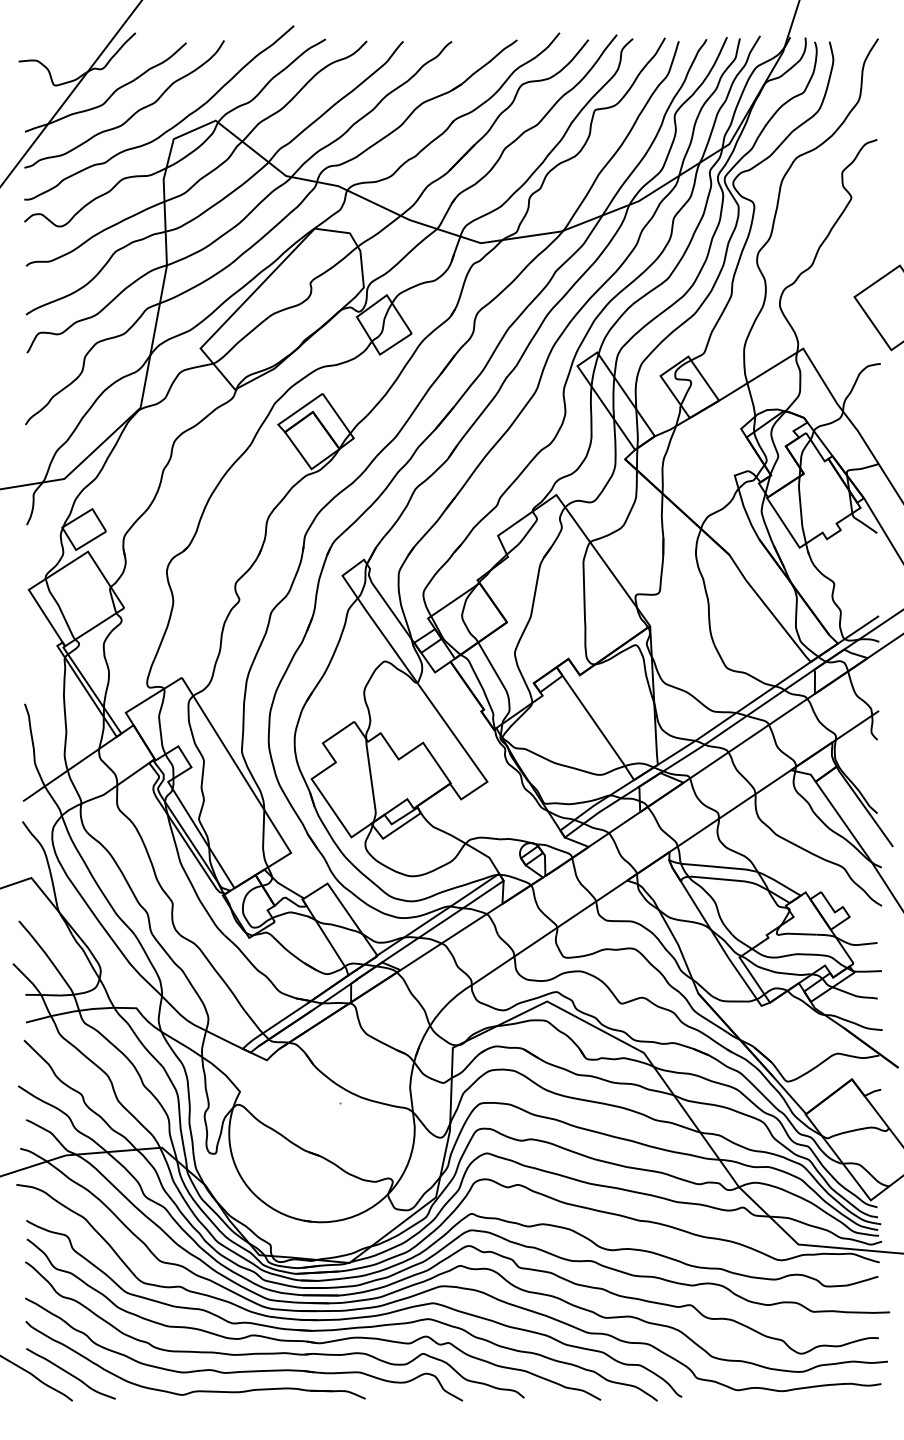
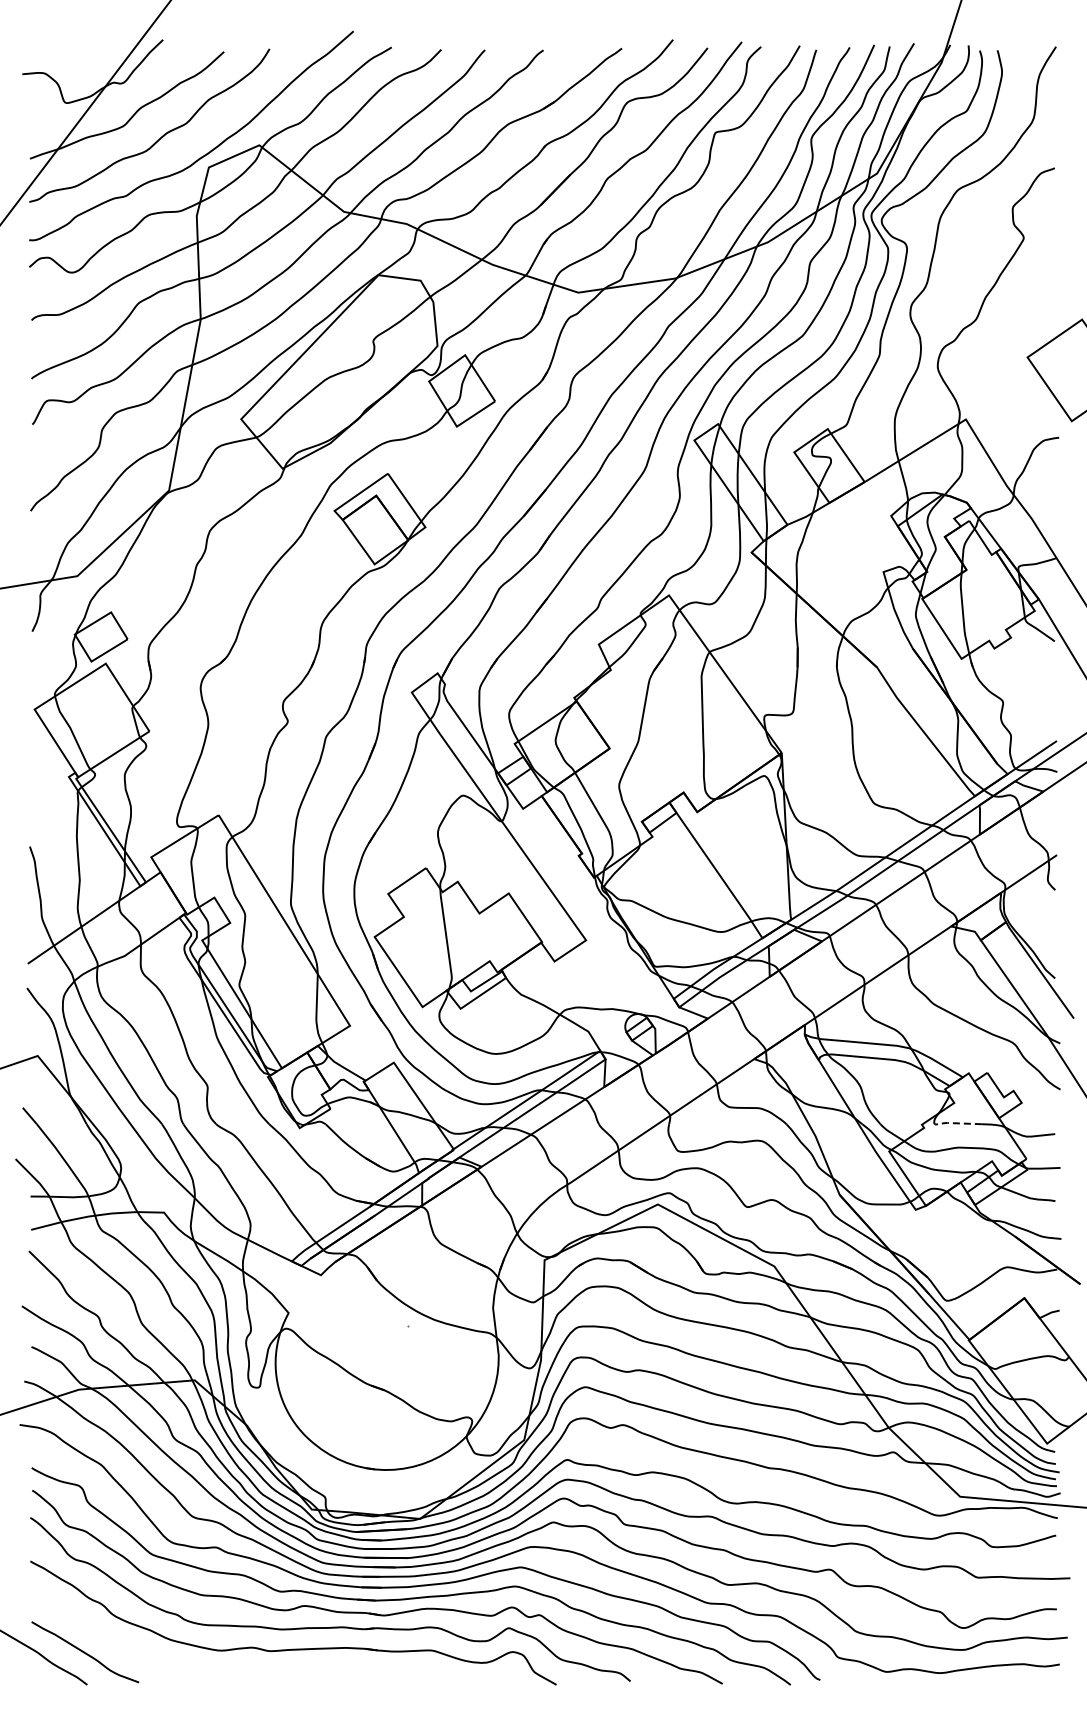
line: (797, 934) -> (958, 1123), solid -> dashed
part: (195, 1390) -> (234, 1672), removed

